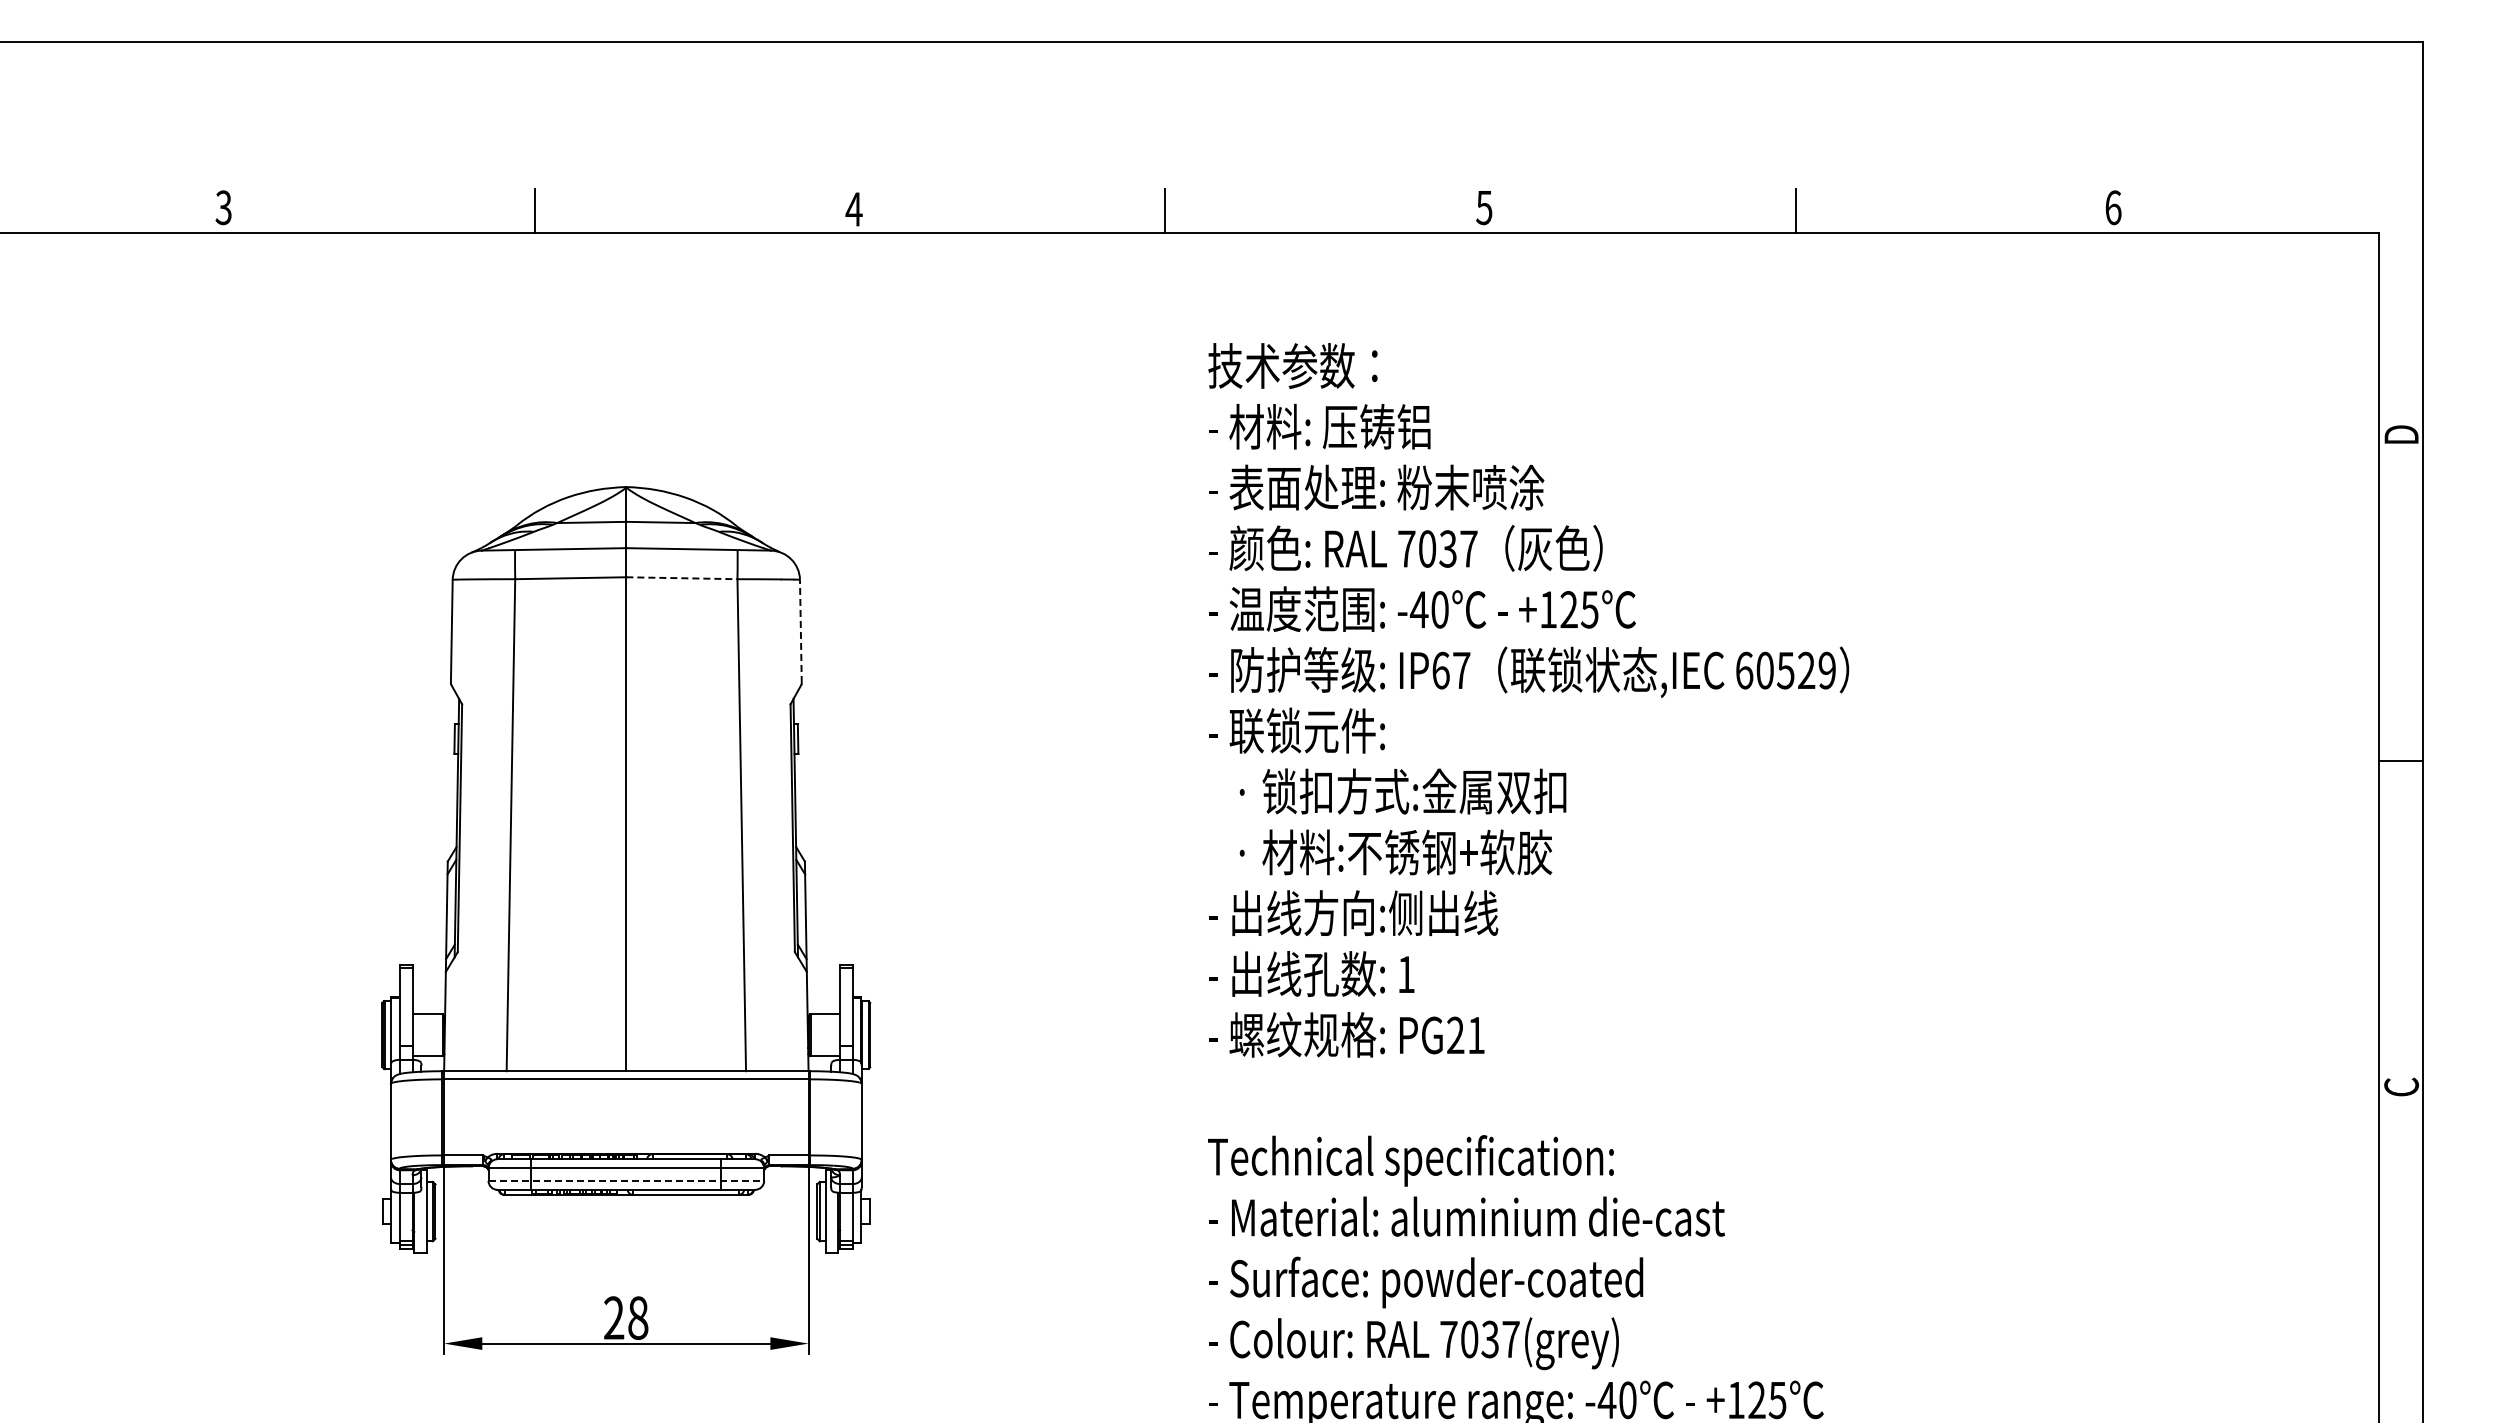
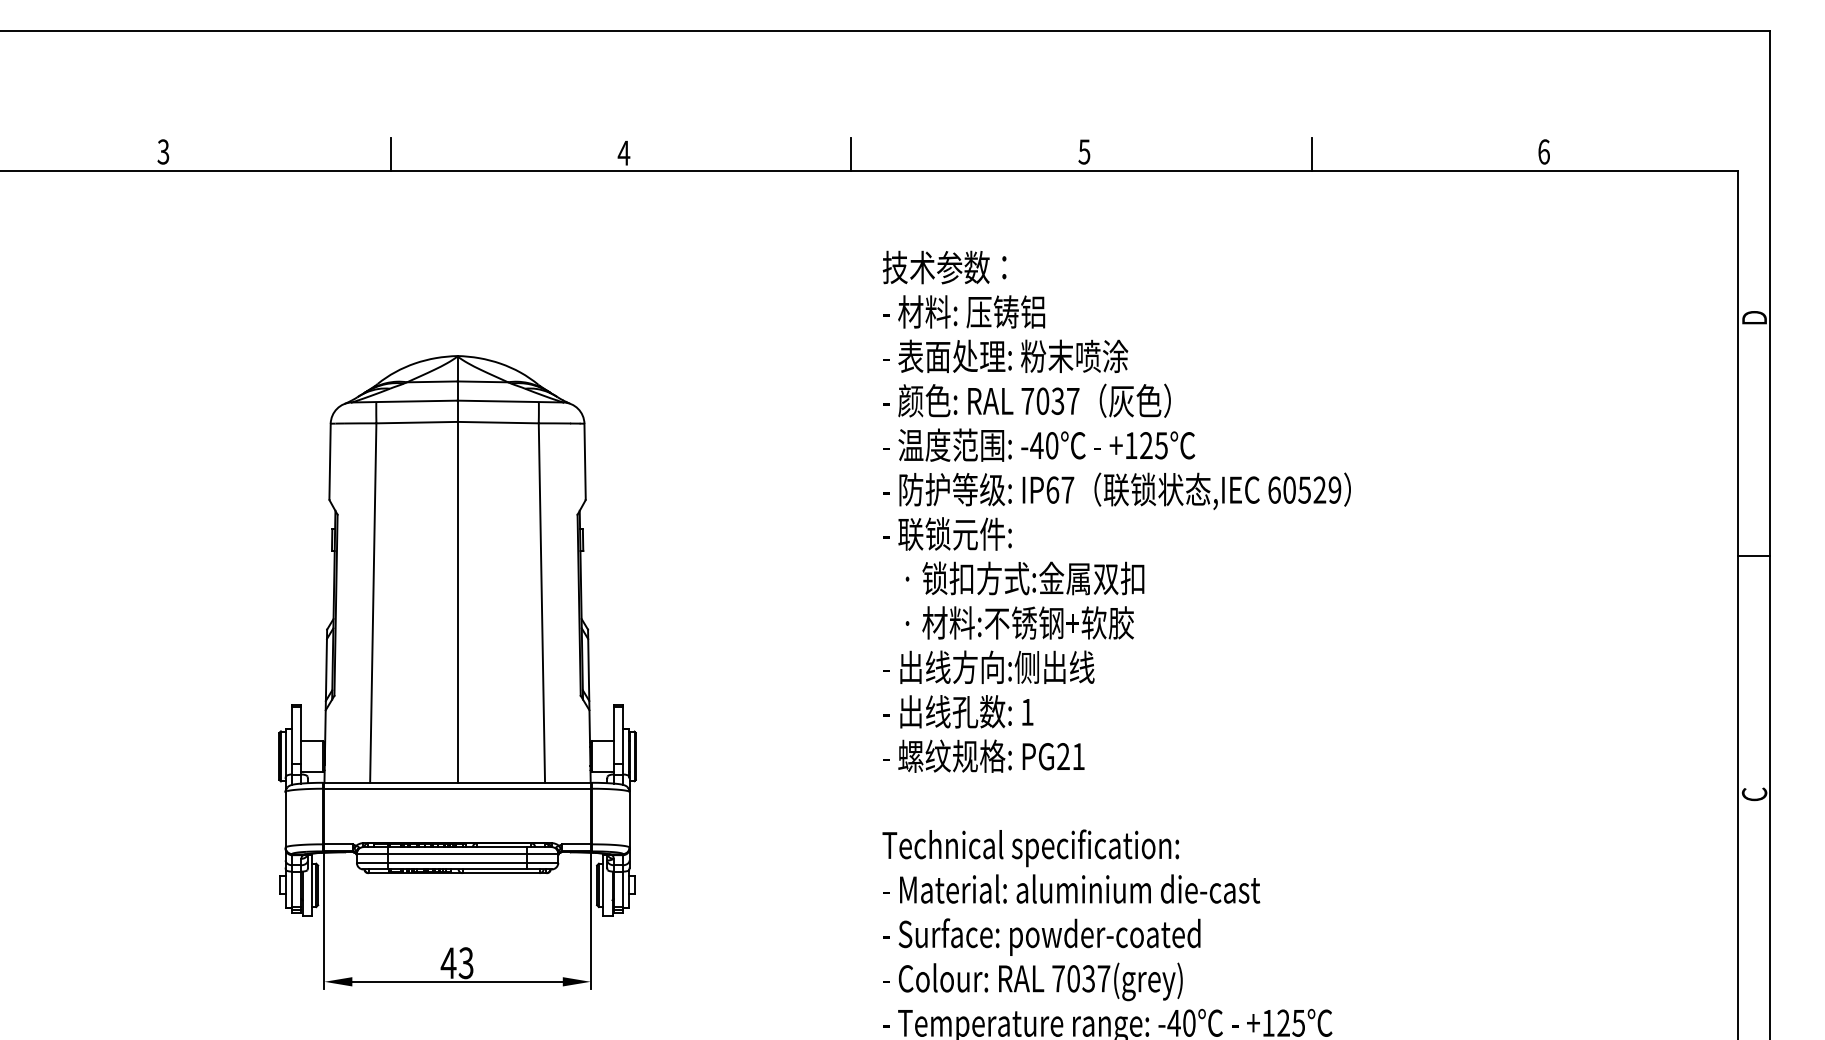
line: (681, 578) -> (497, 422), dashed -> solid
line: (800, 631) -> (584, 461), dashed -> solid
line: (626, 1180) -> (457, 862), dashed -> solid
text: (625, 1317) -> (456, 962), 28 -> 43

